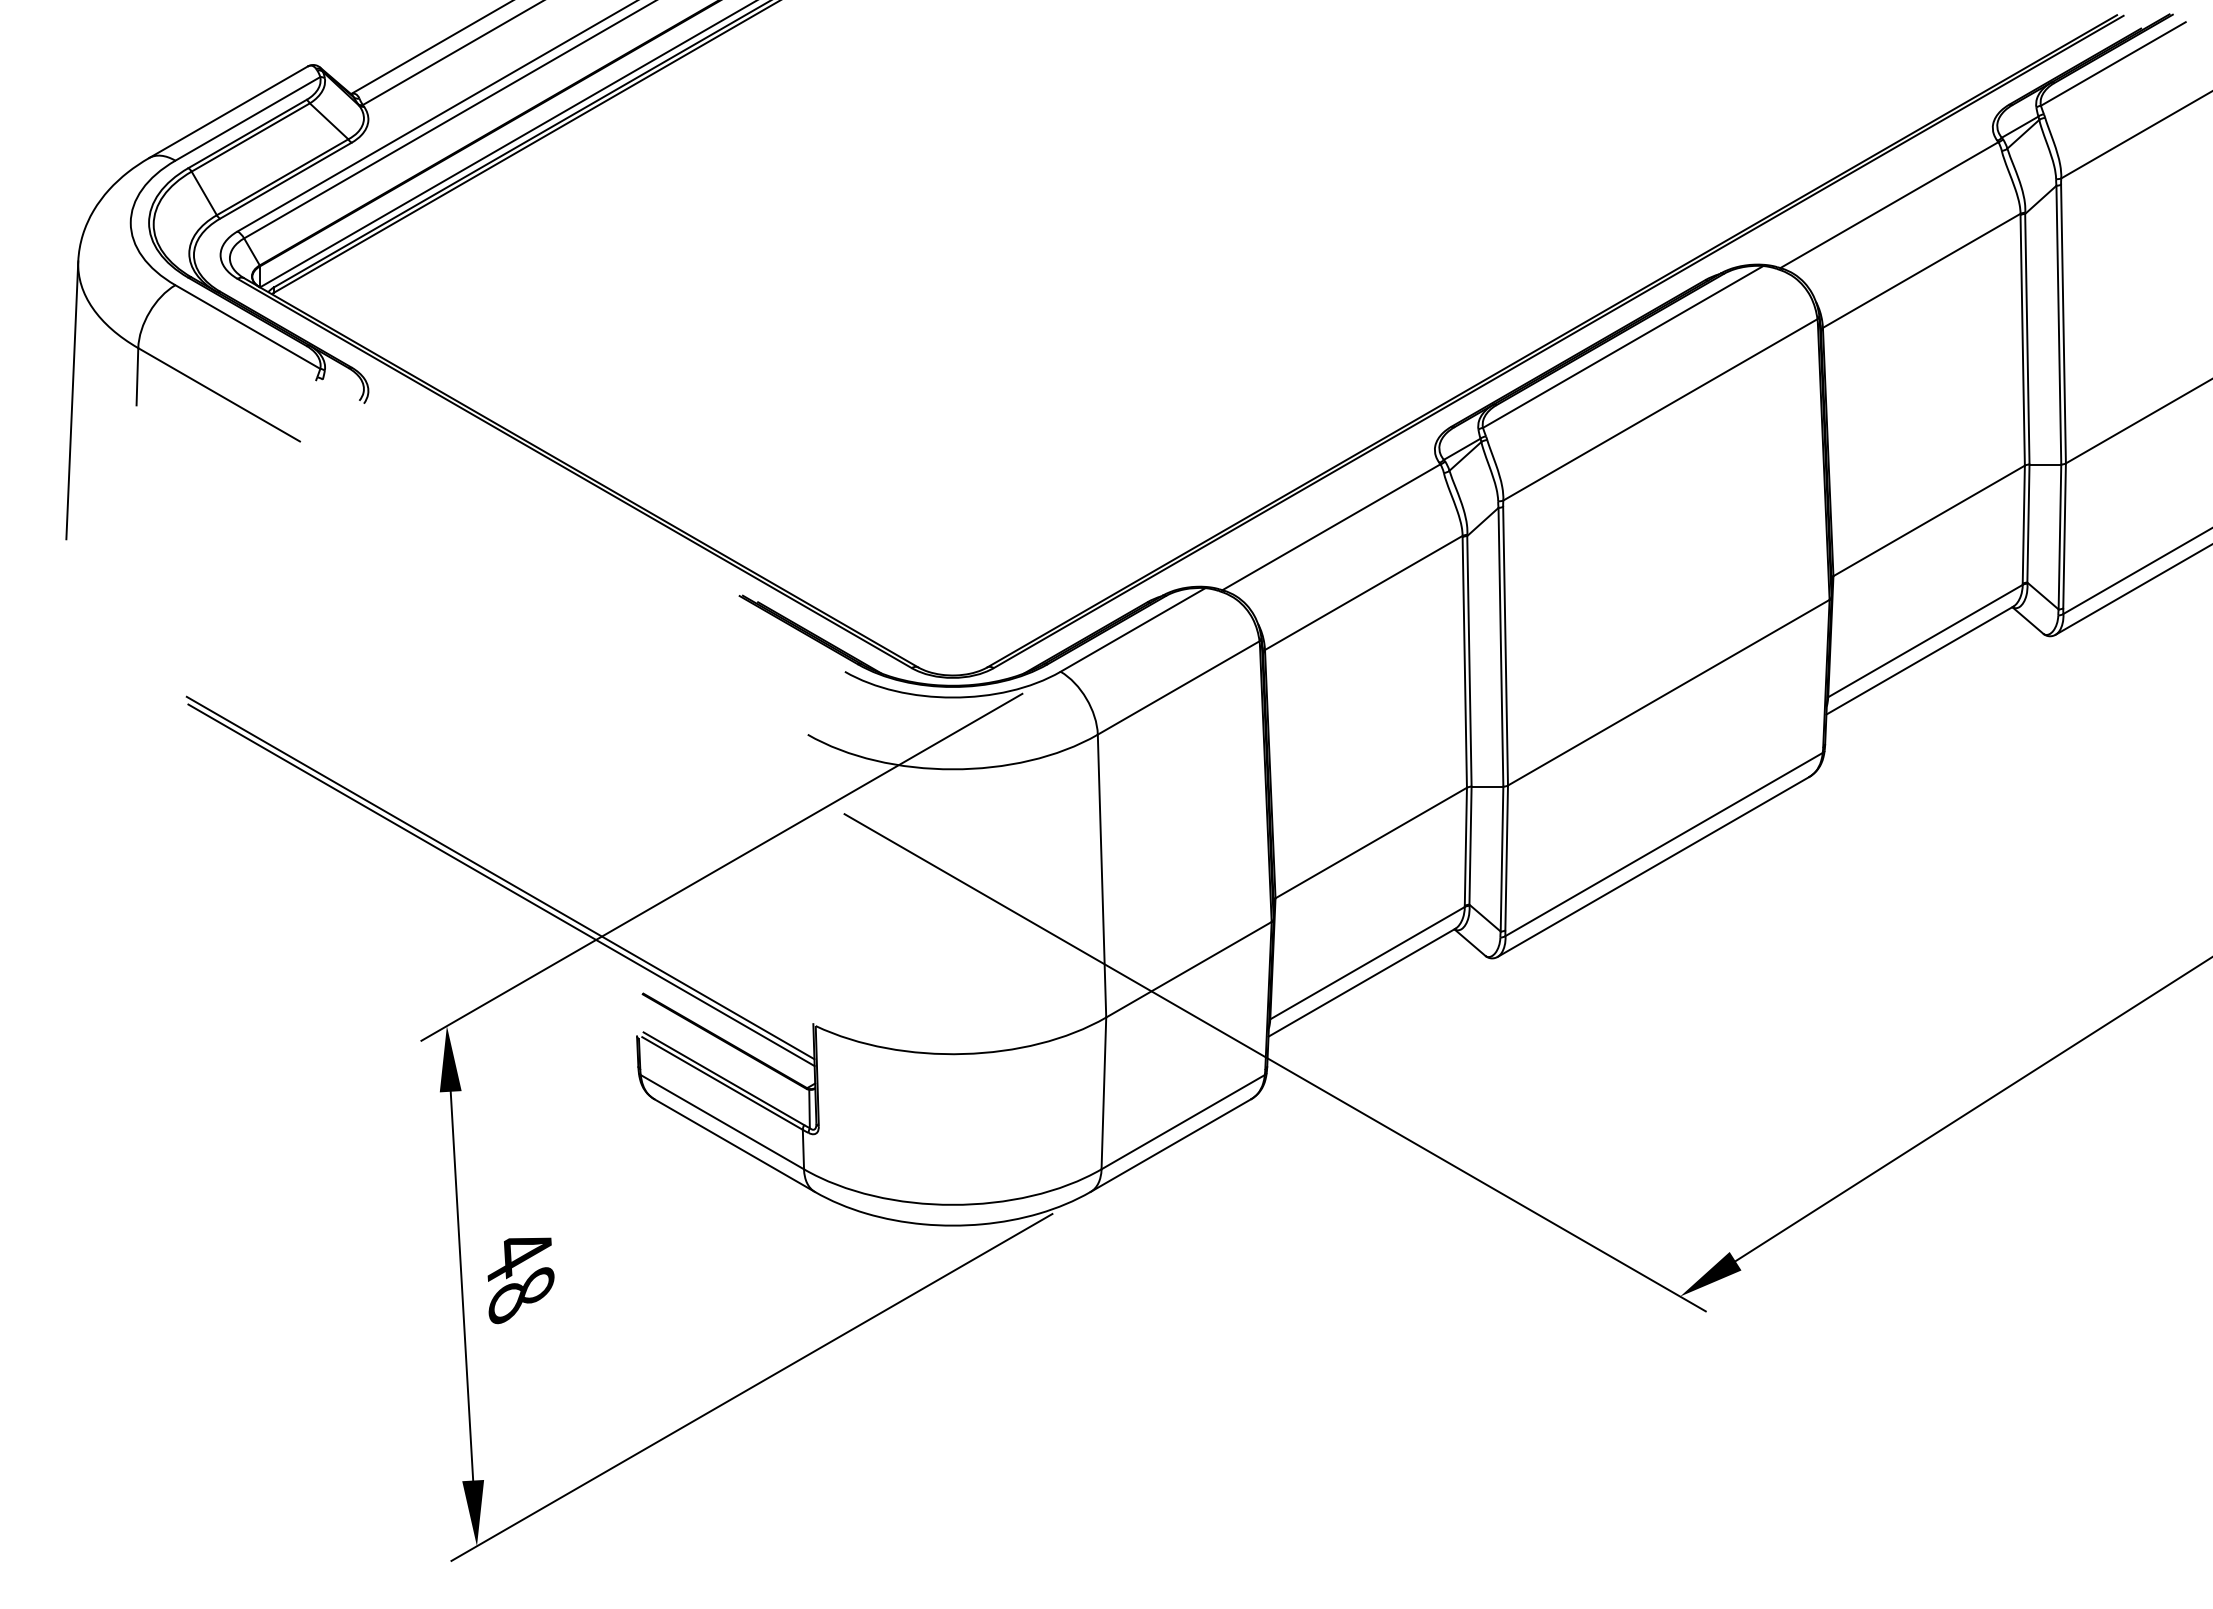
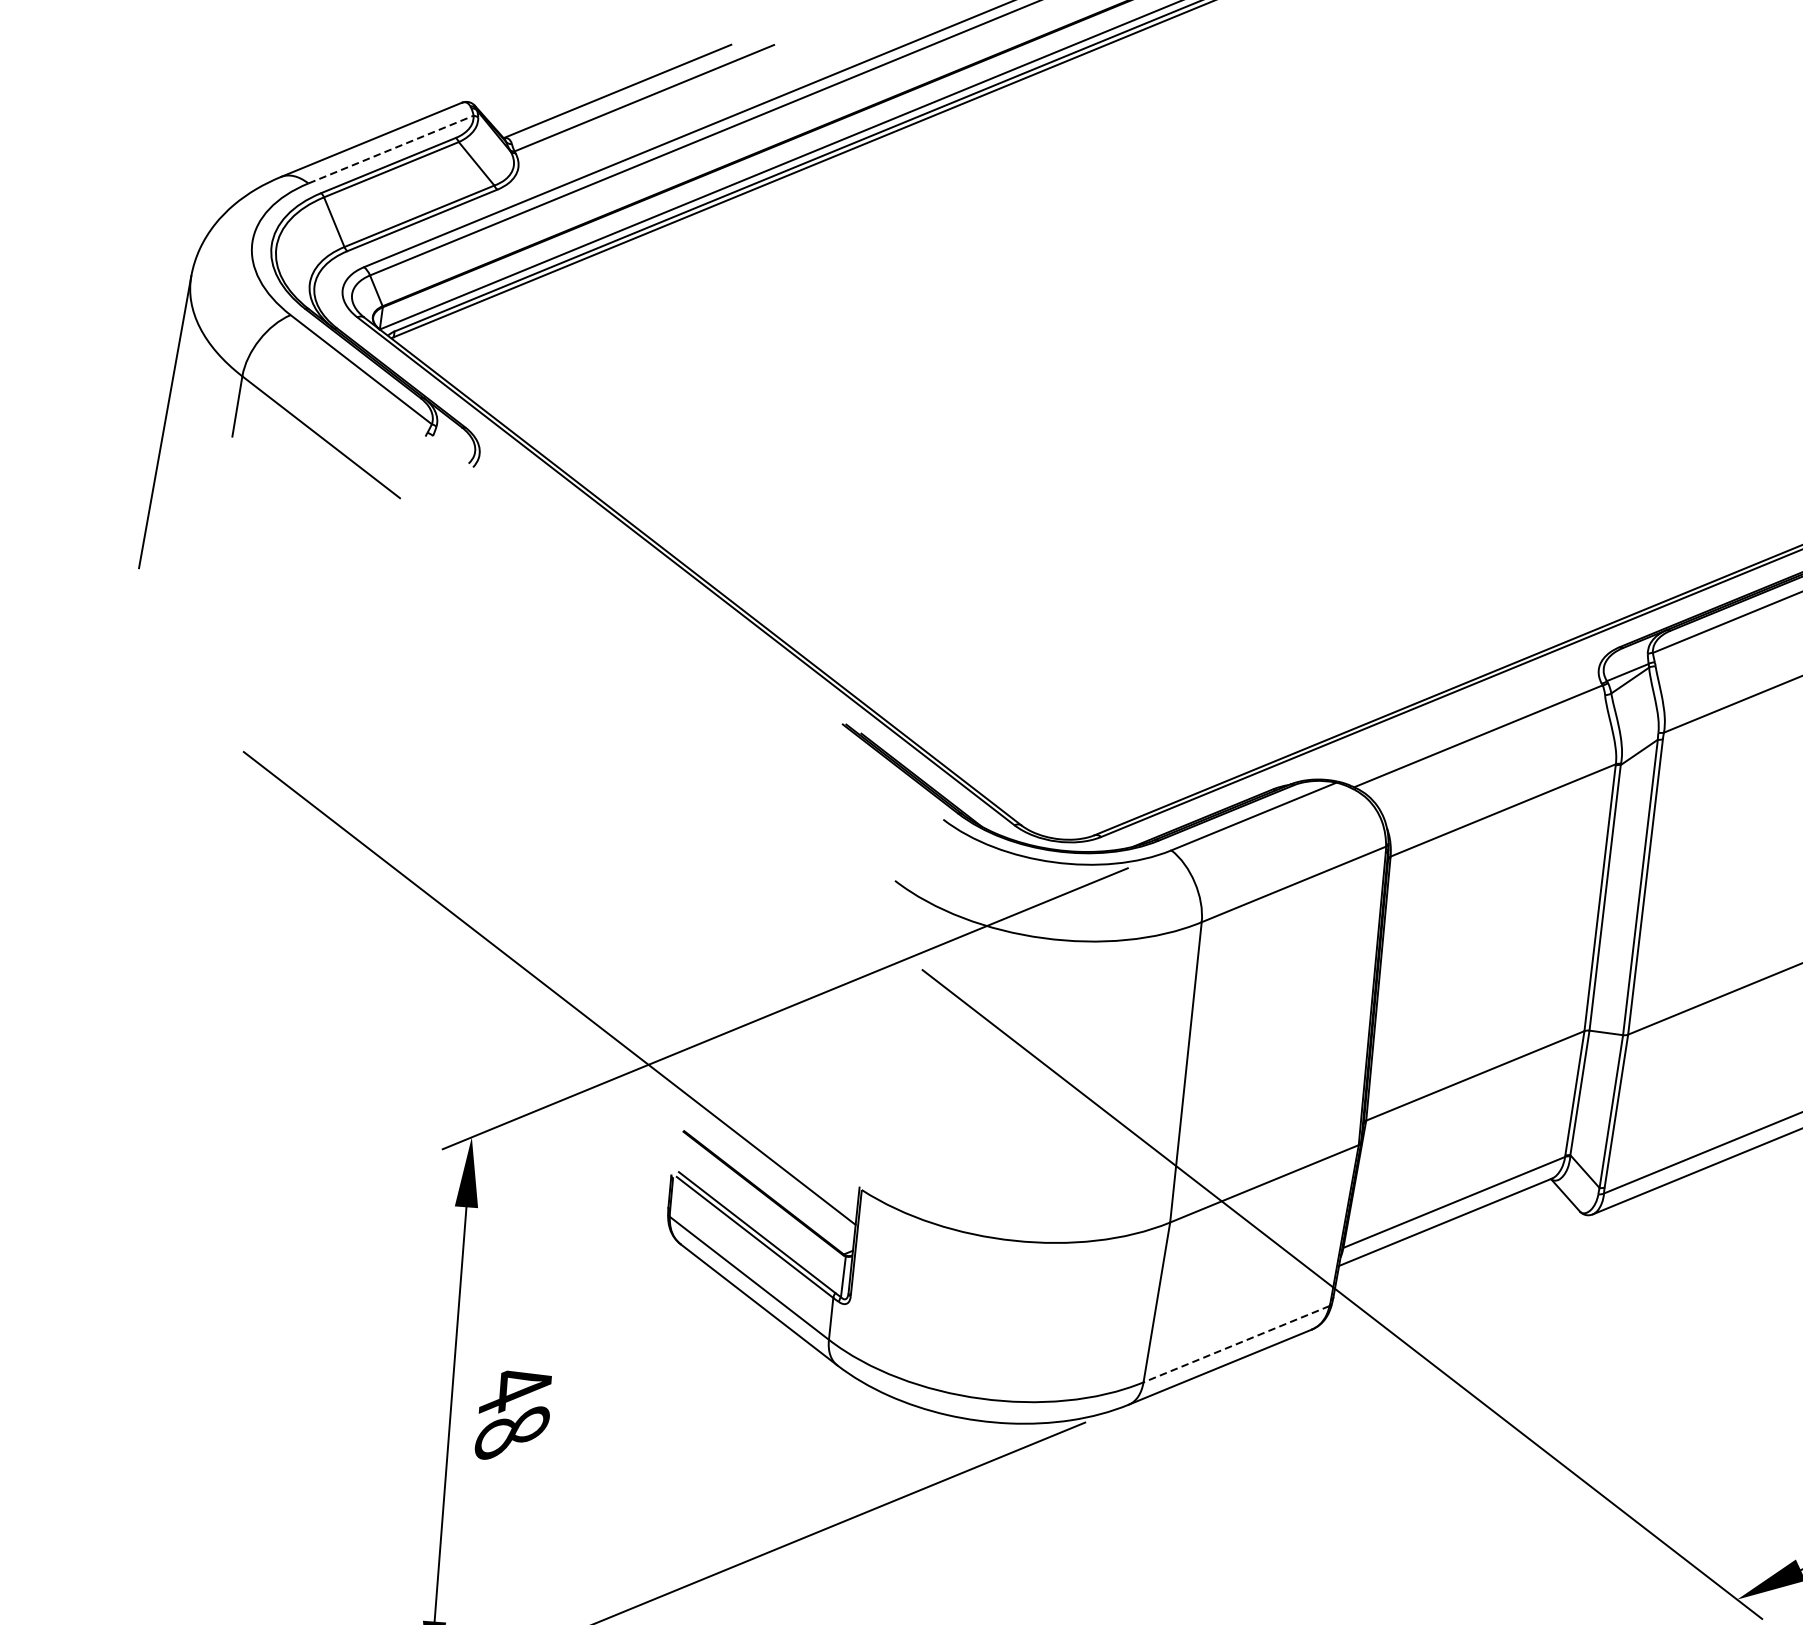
line: (247, 118) -> (390, 149), solid -> dashed
line: (501, 885) -> (549, 996), removed
line: (1182, 1122) -> (1235, 1344), solid -> dashed

